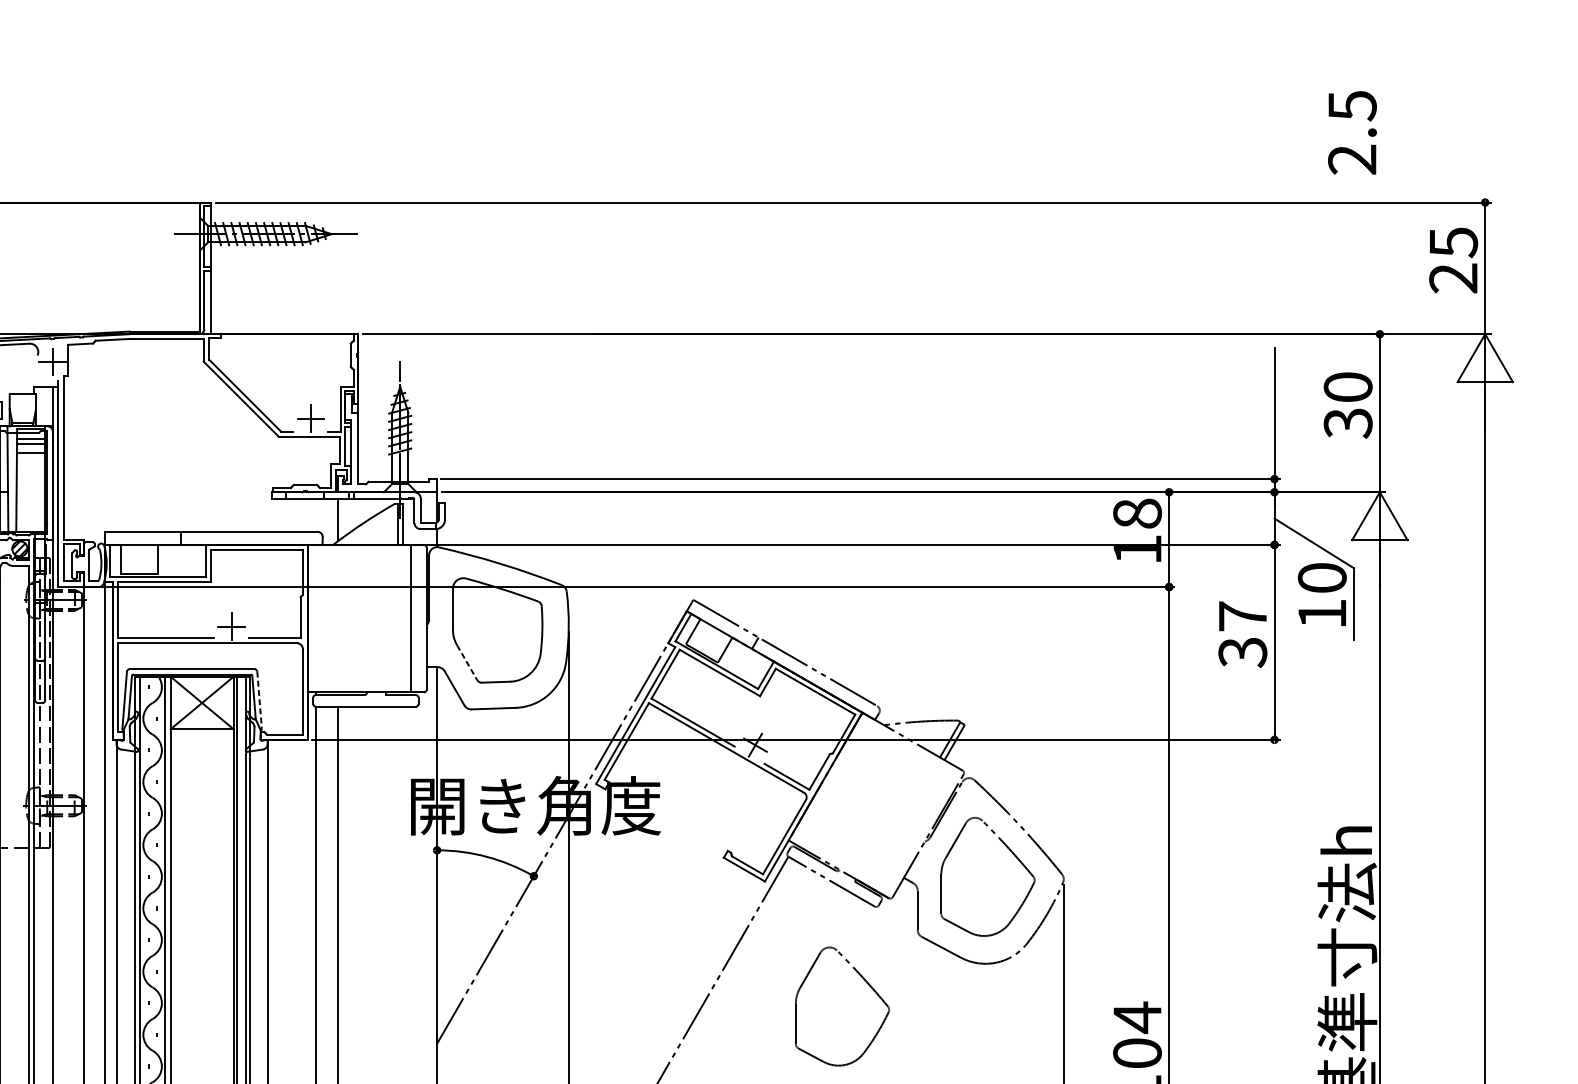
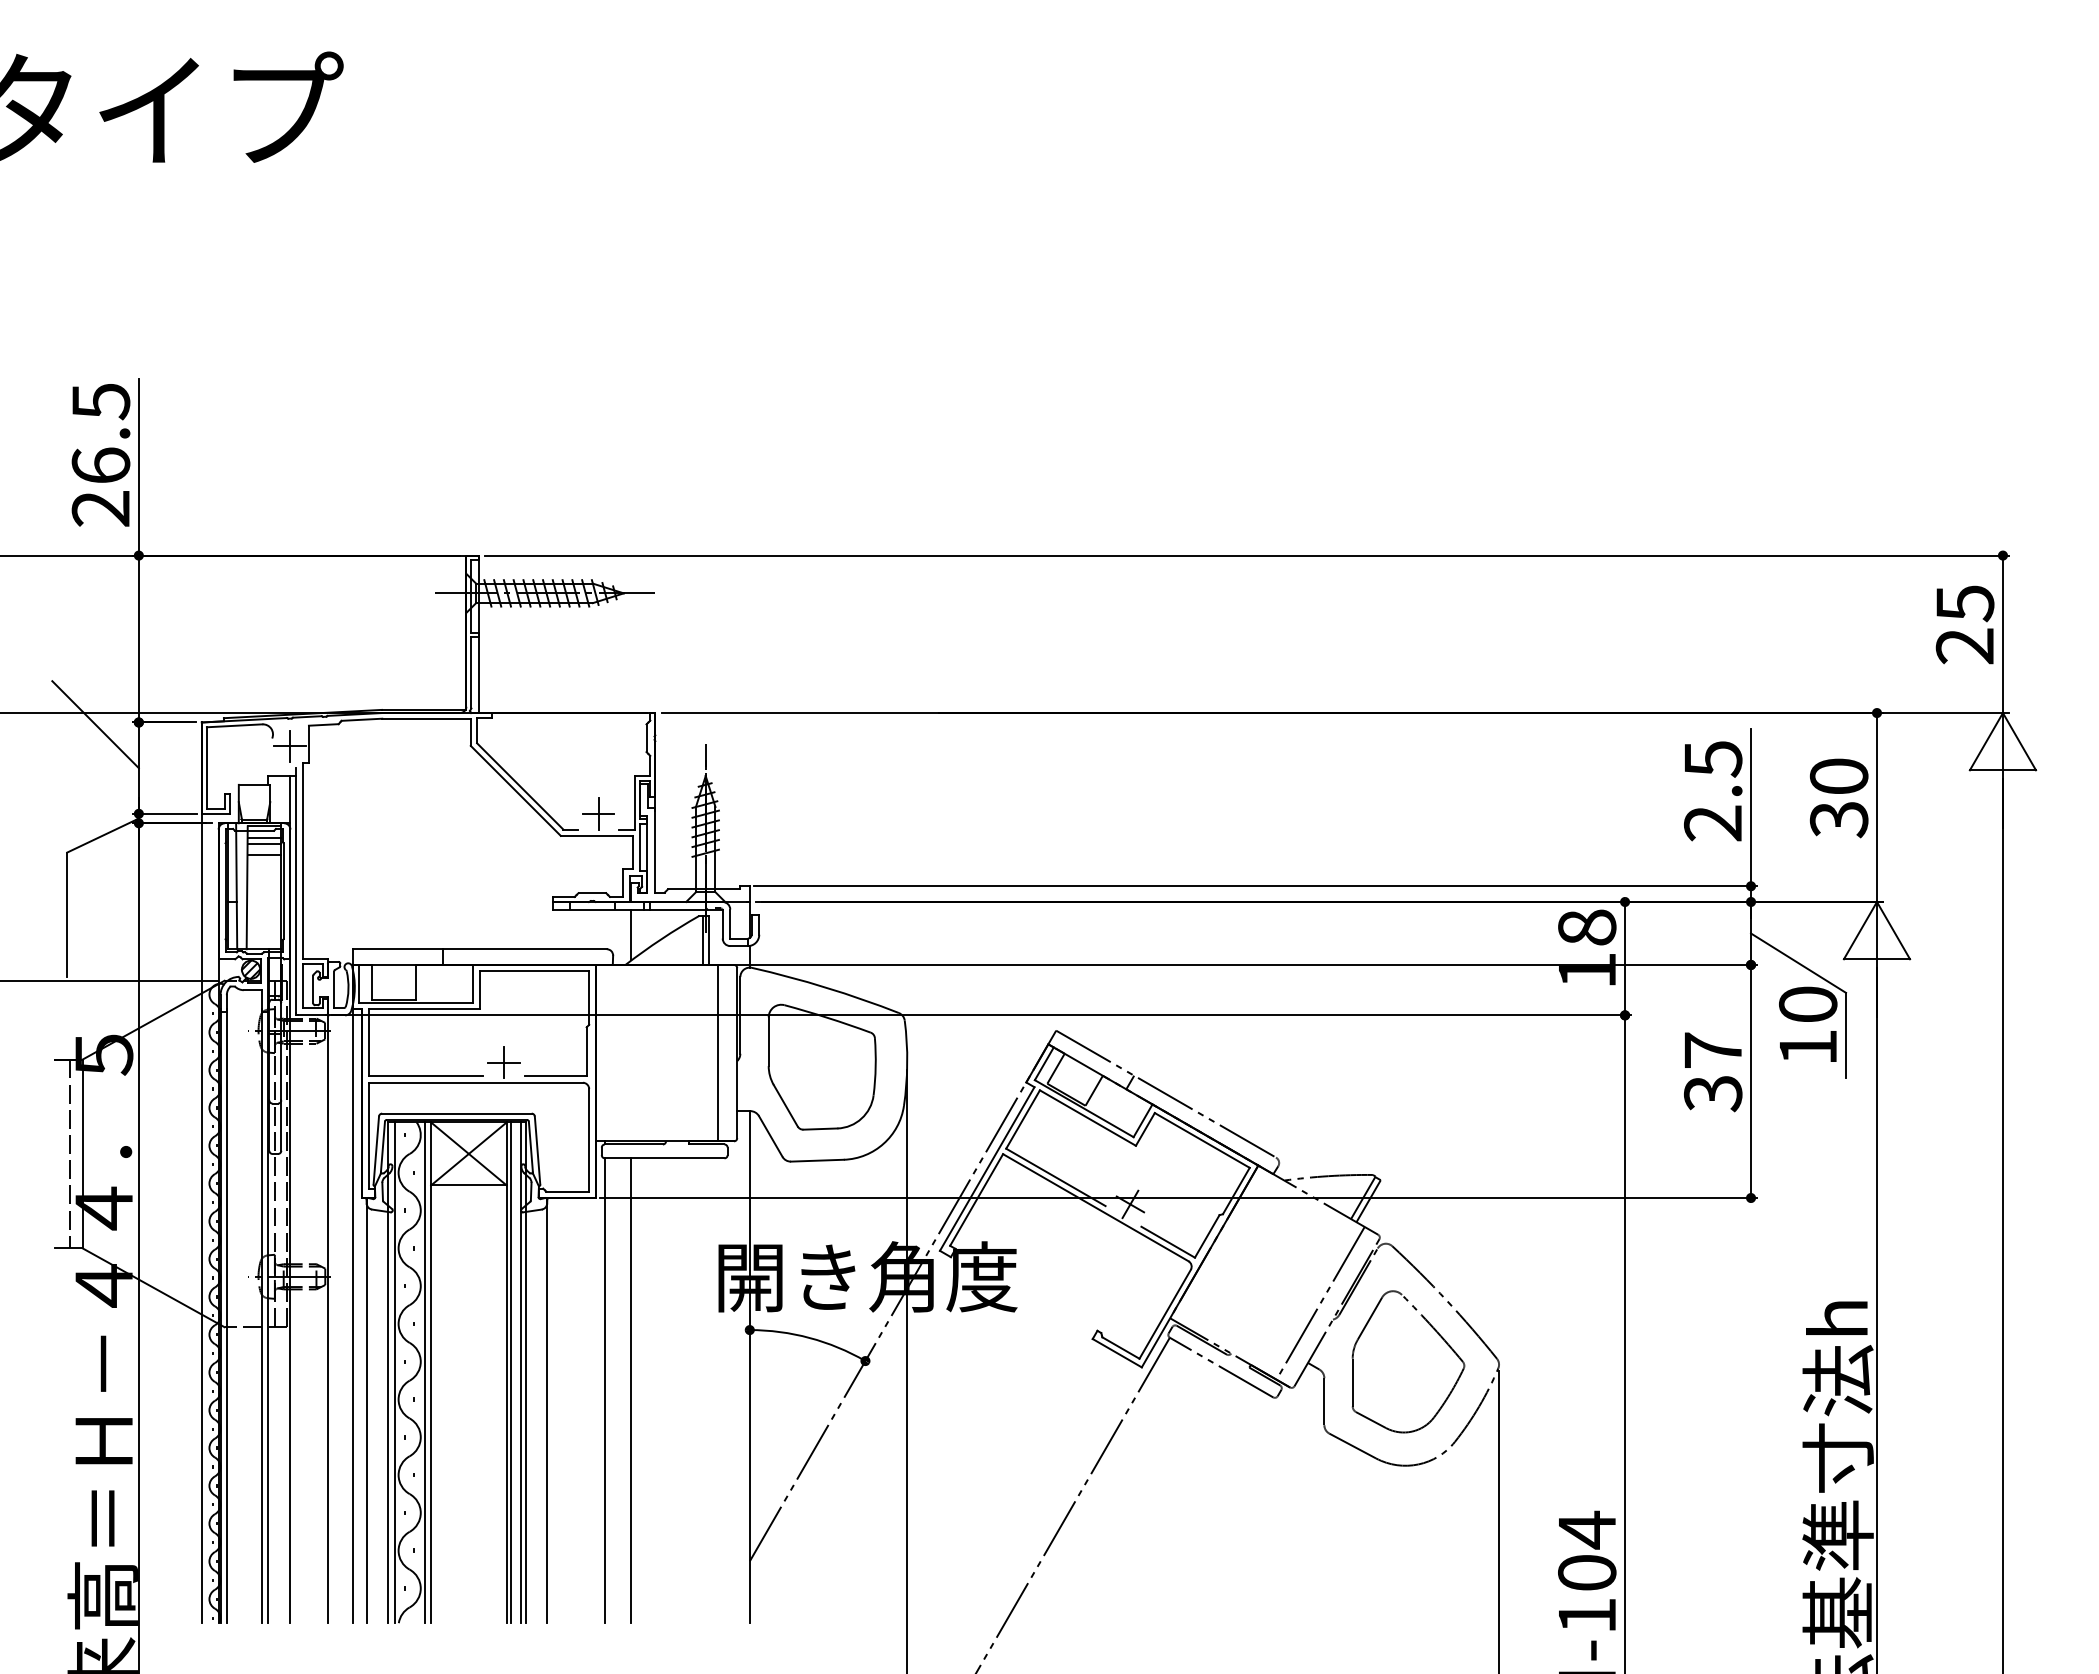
text: (1352, 133) -> (1713, 791), moved
line: (466, 662) -> (785, 1105), dashed -> solid
line: (259, 700) -> (537, 1151), dashed -> solid
line: (914, 827) -> (1320, 1302), added
part: (867, 984) -> (1264, 1490), removed

